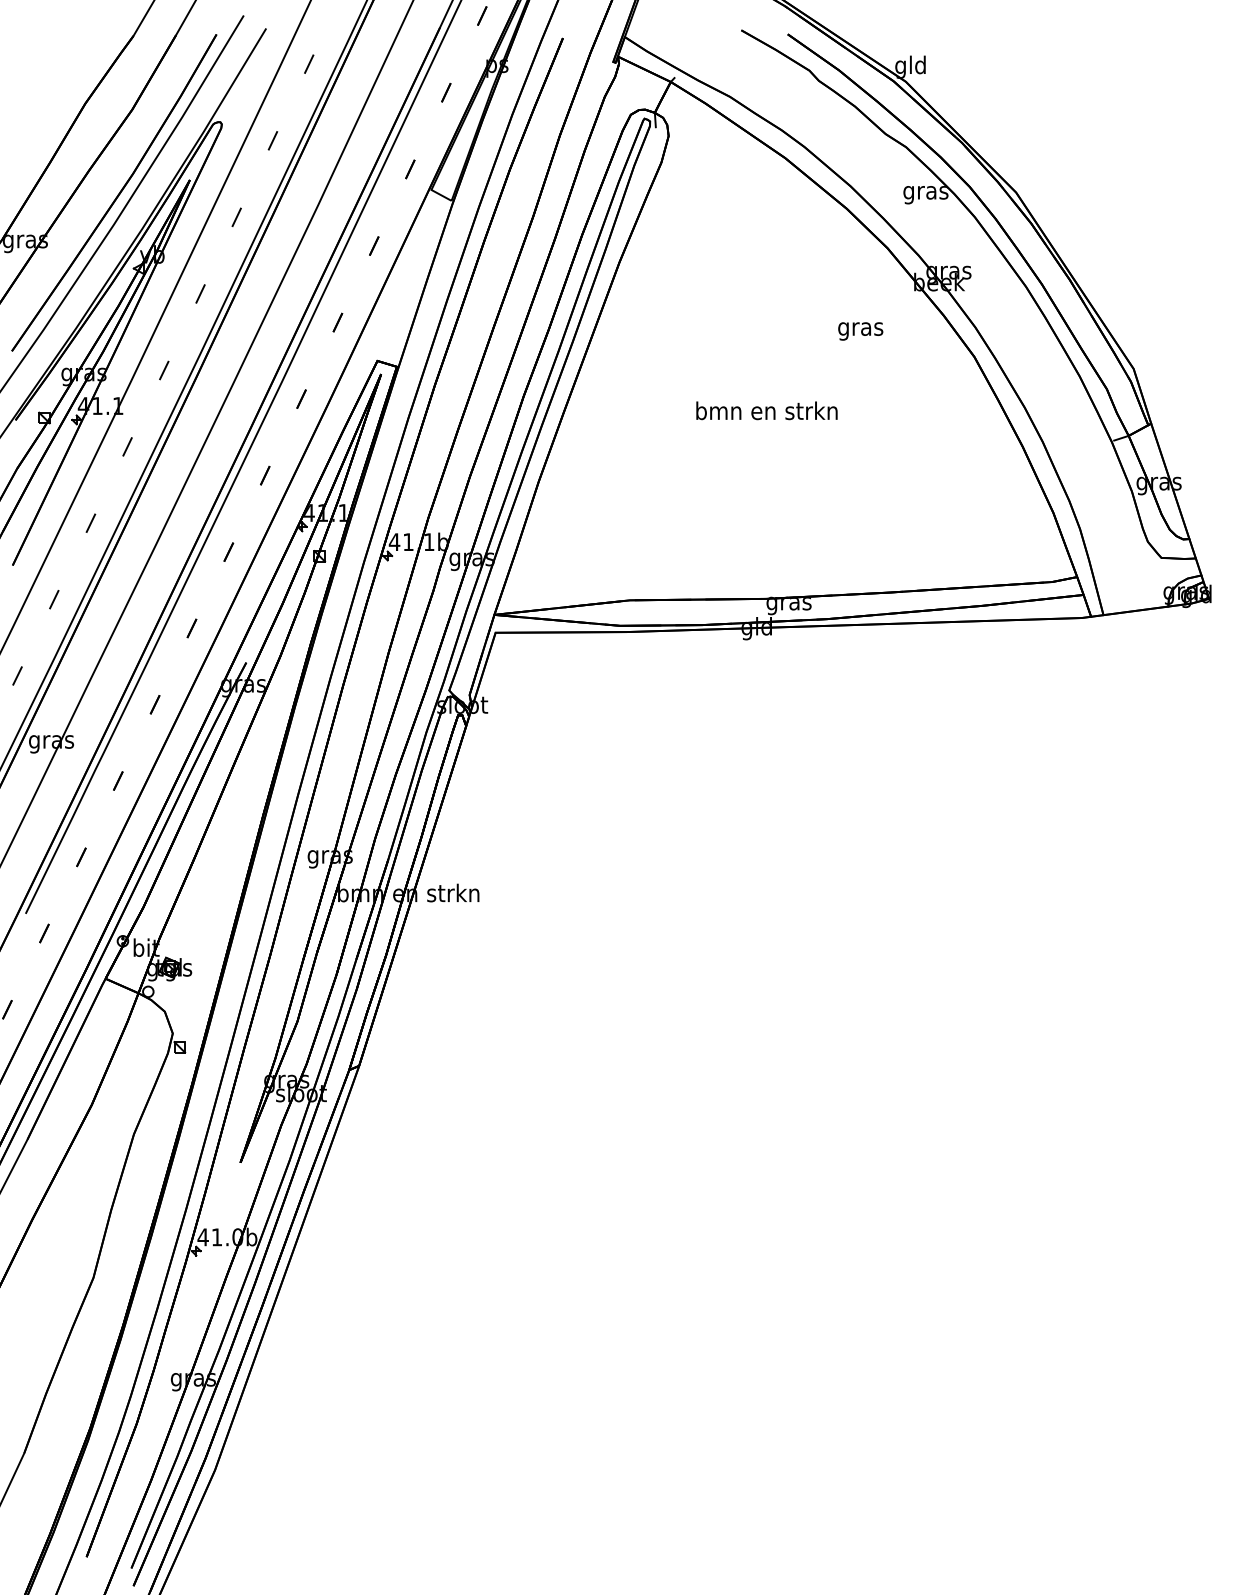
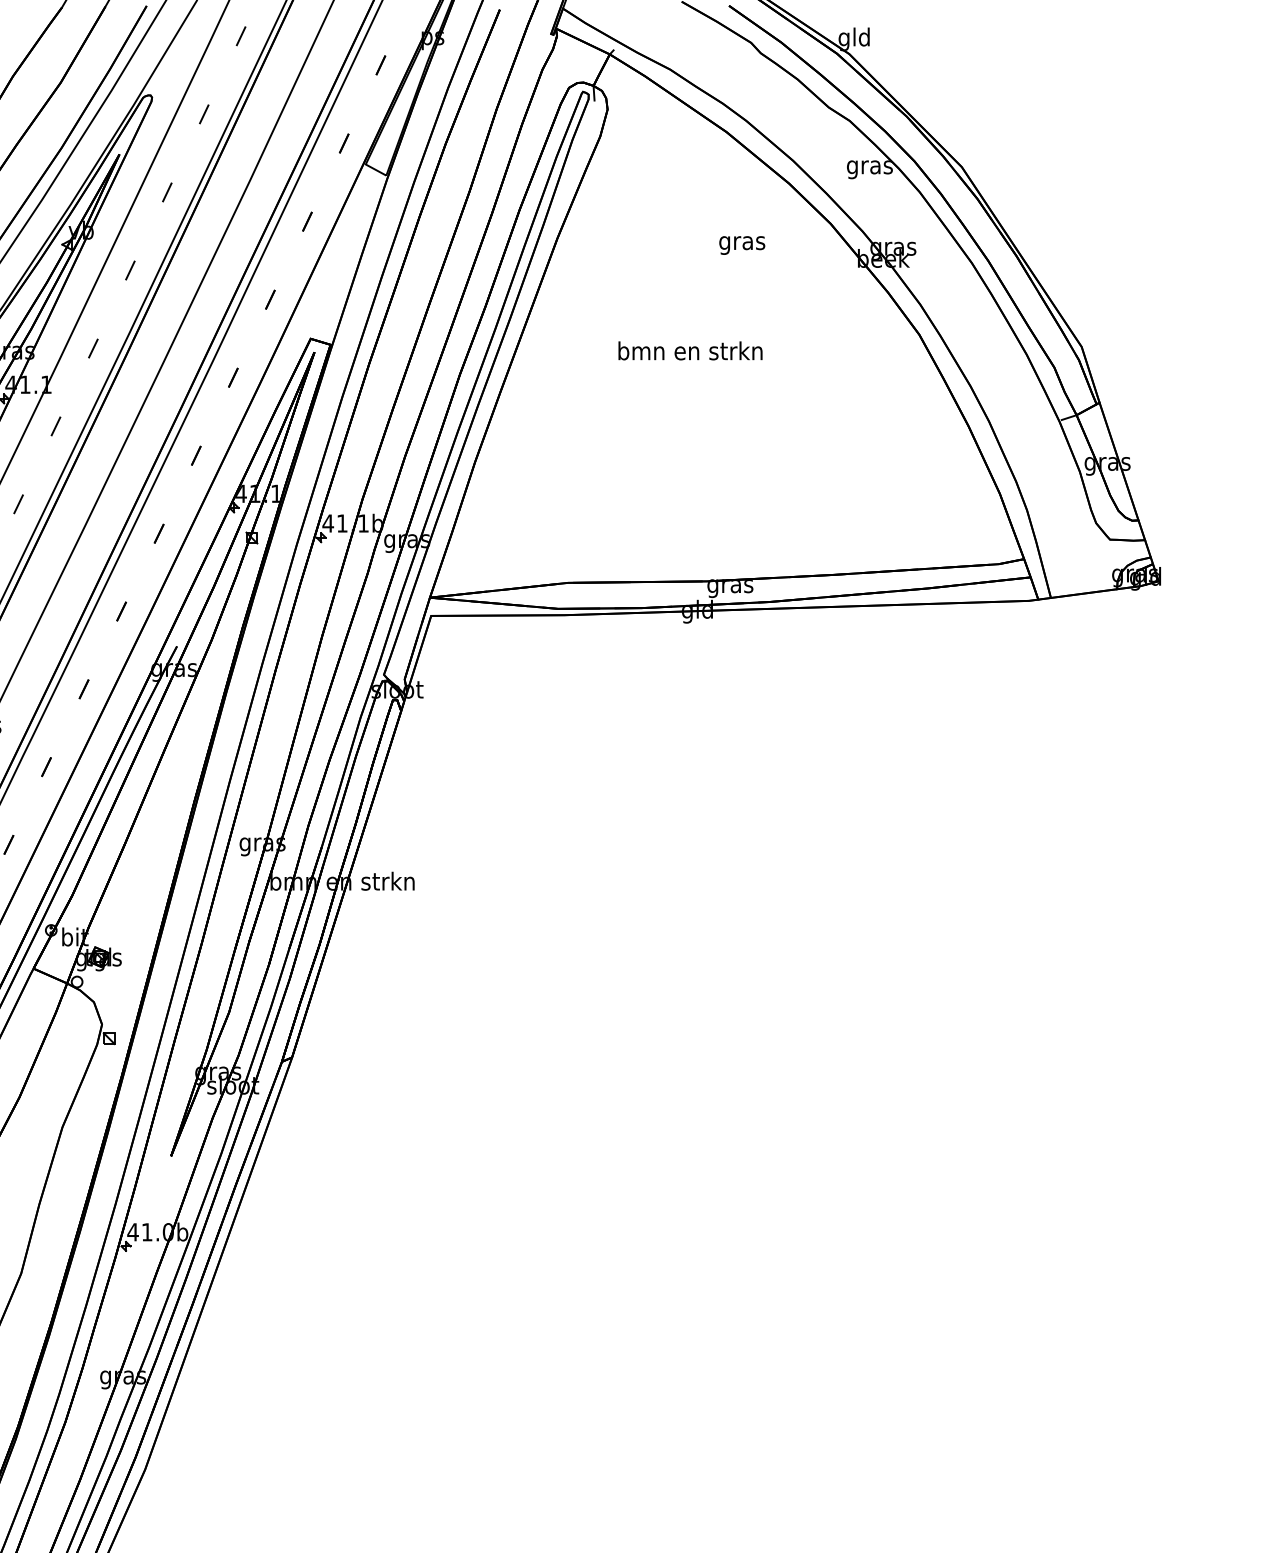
text: (860, 331) -> (742, 245), moved
text: (766, 410) -> (690, 350), moved

